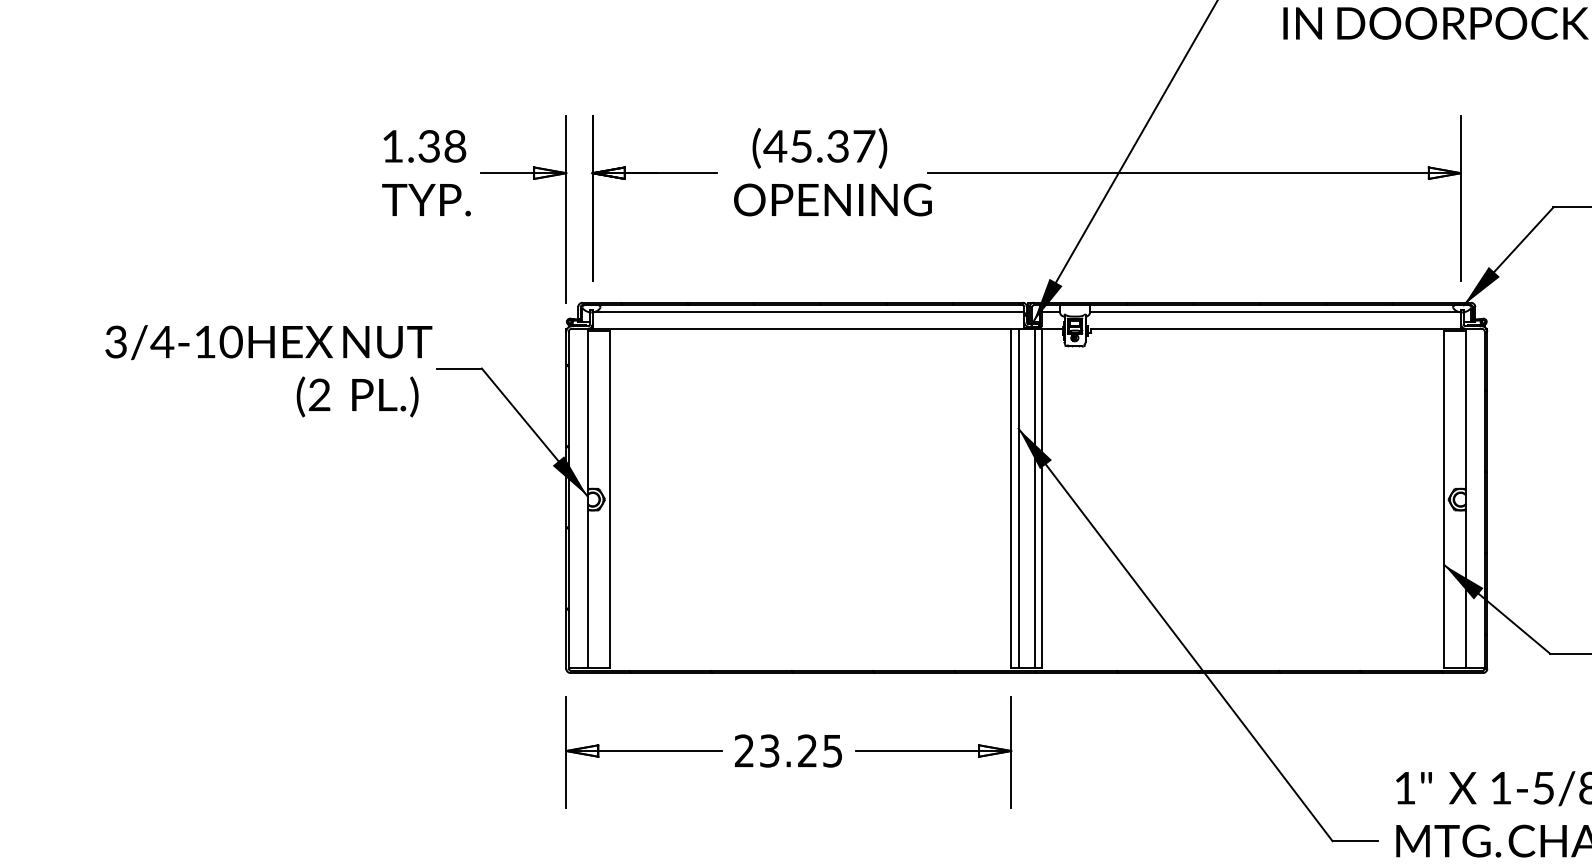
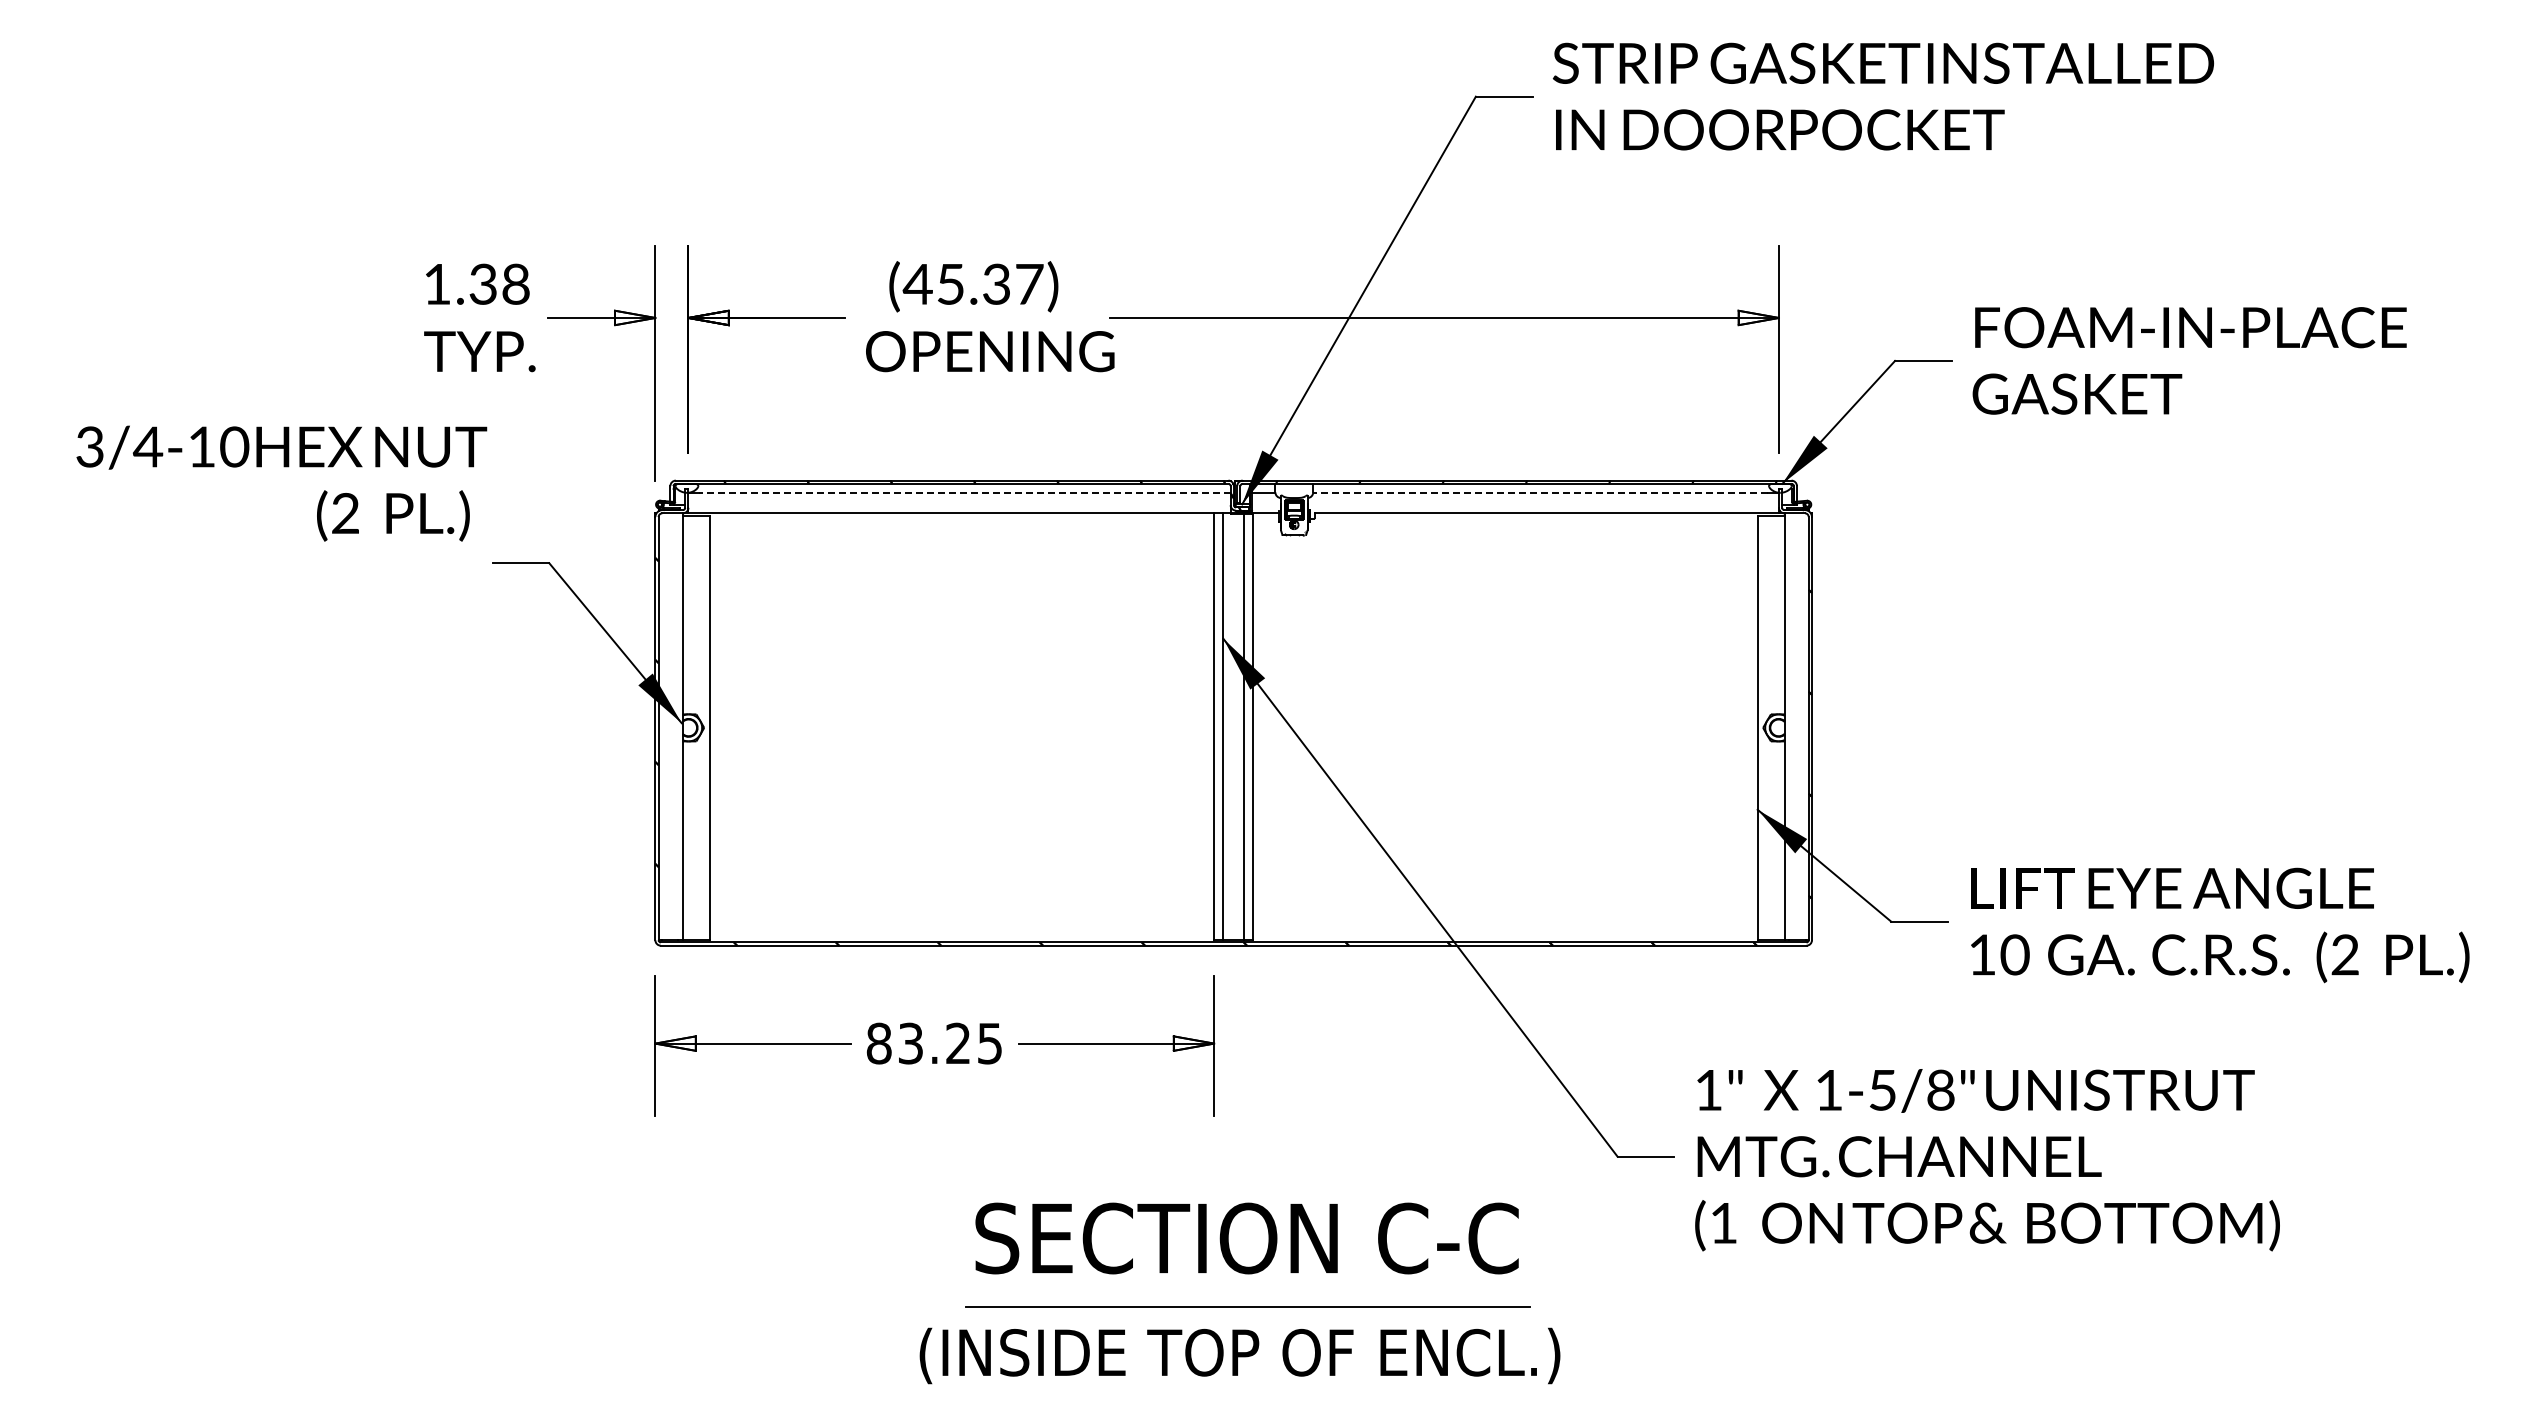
line: (812, 312) -> (964, 492), solid -> dashed
line: (1271, 312) -> (1540, 492), solid -> dashed
text: (268, 371) -> (281, 483), moved
text: (743, 750) -> (878, 1043), 23.25 -> 83.25

